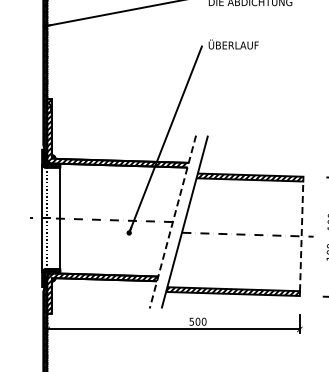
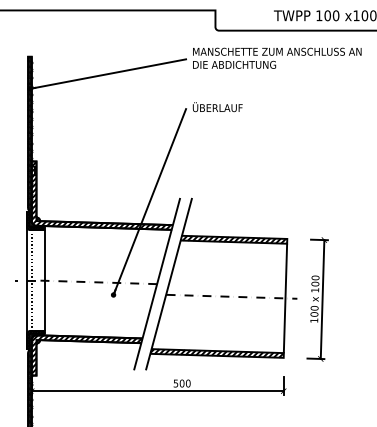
line: (173, 222) -> (157, 284), dashed -> solid
line: (301, 236) -> (285, 298), dashed -> solid

